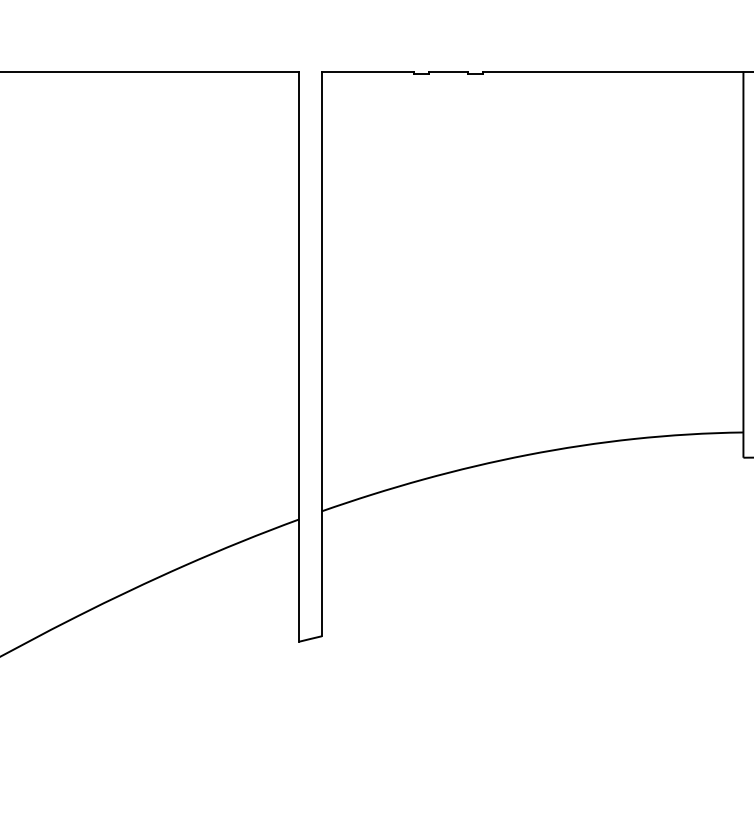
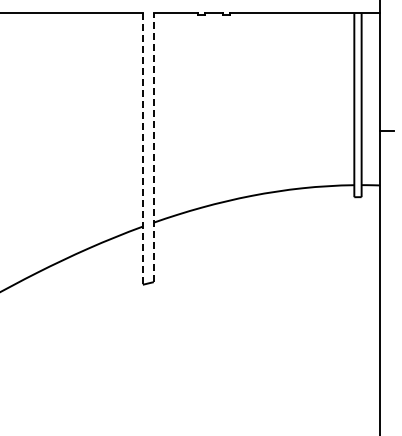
line: (321, 353) -> (153, 147), solid -> dashed
line: (298, 357) -> (142, 149), solid -> dashed

